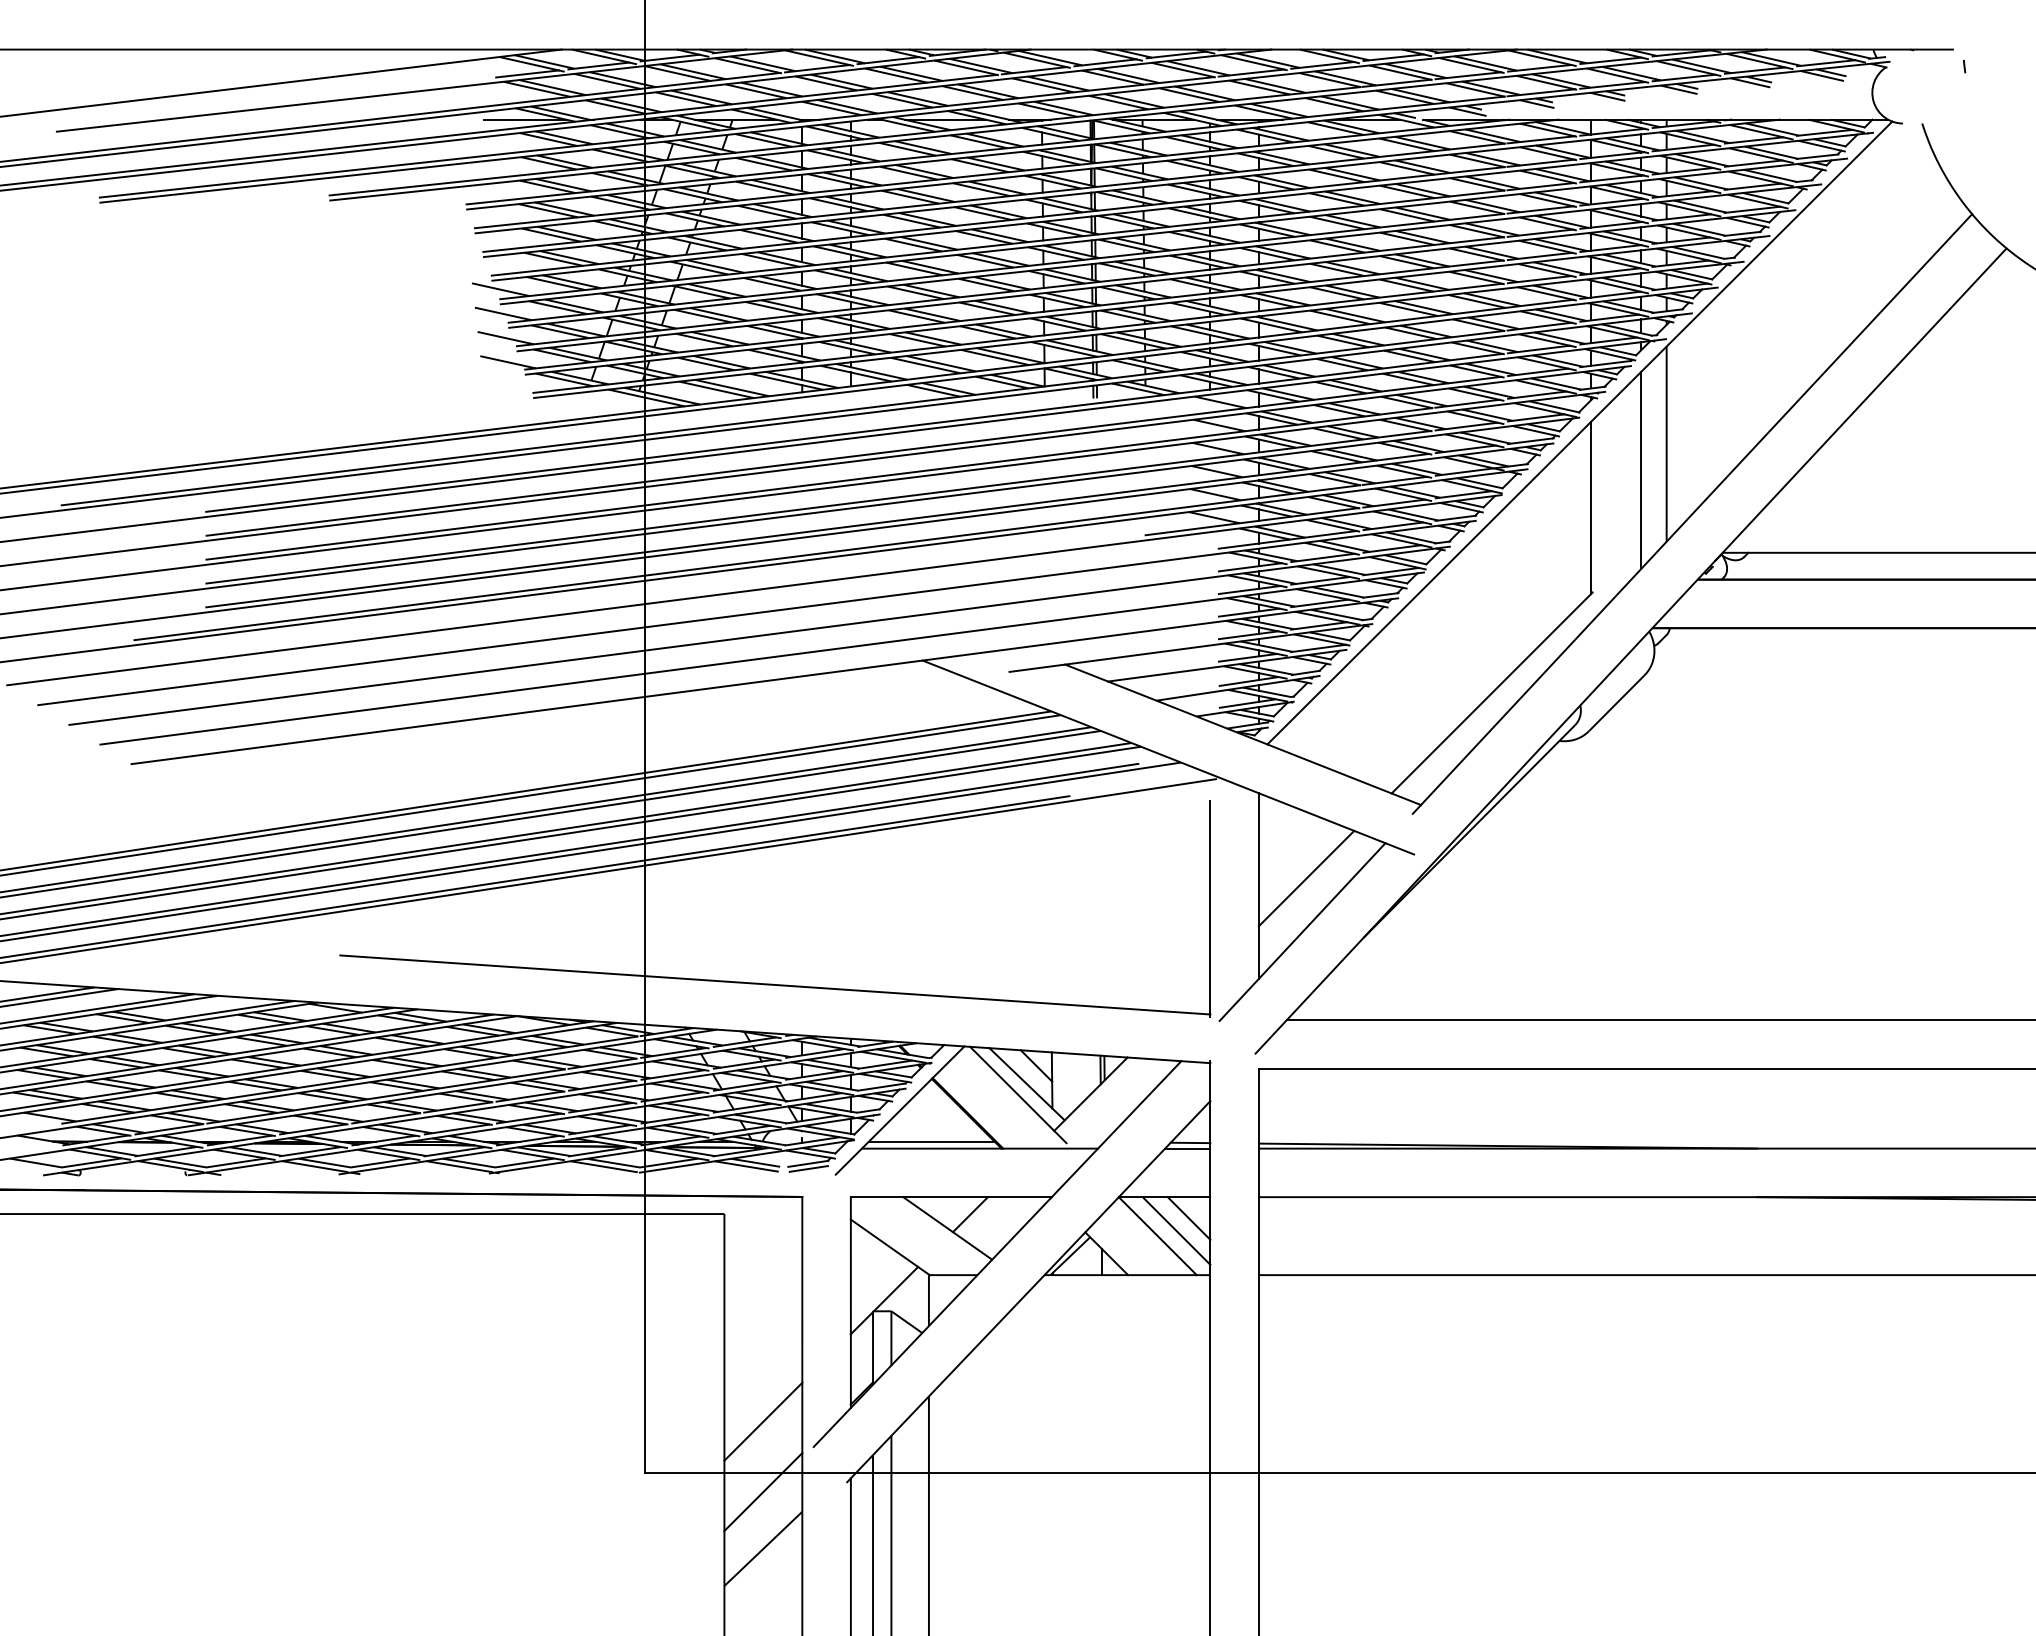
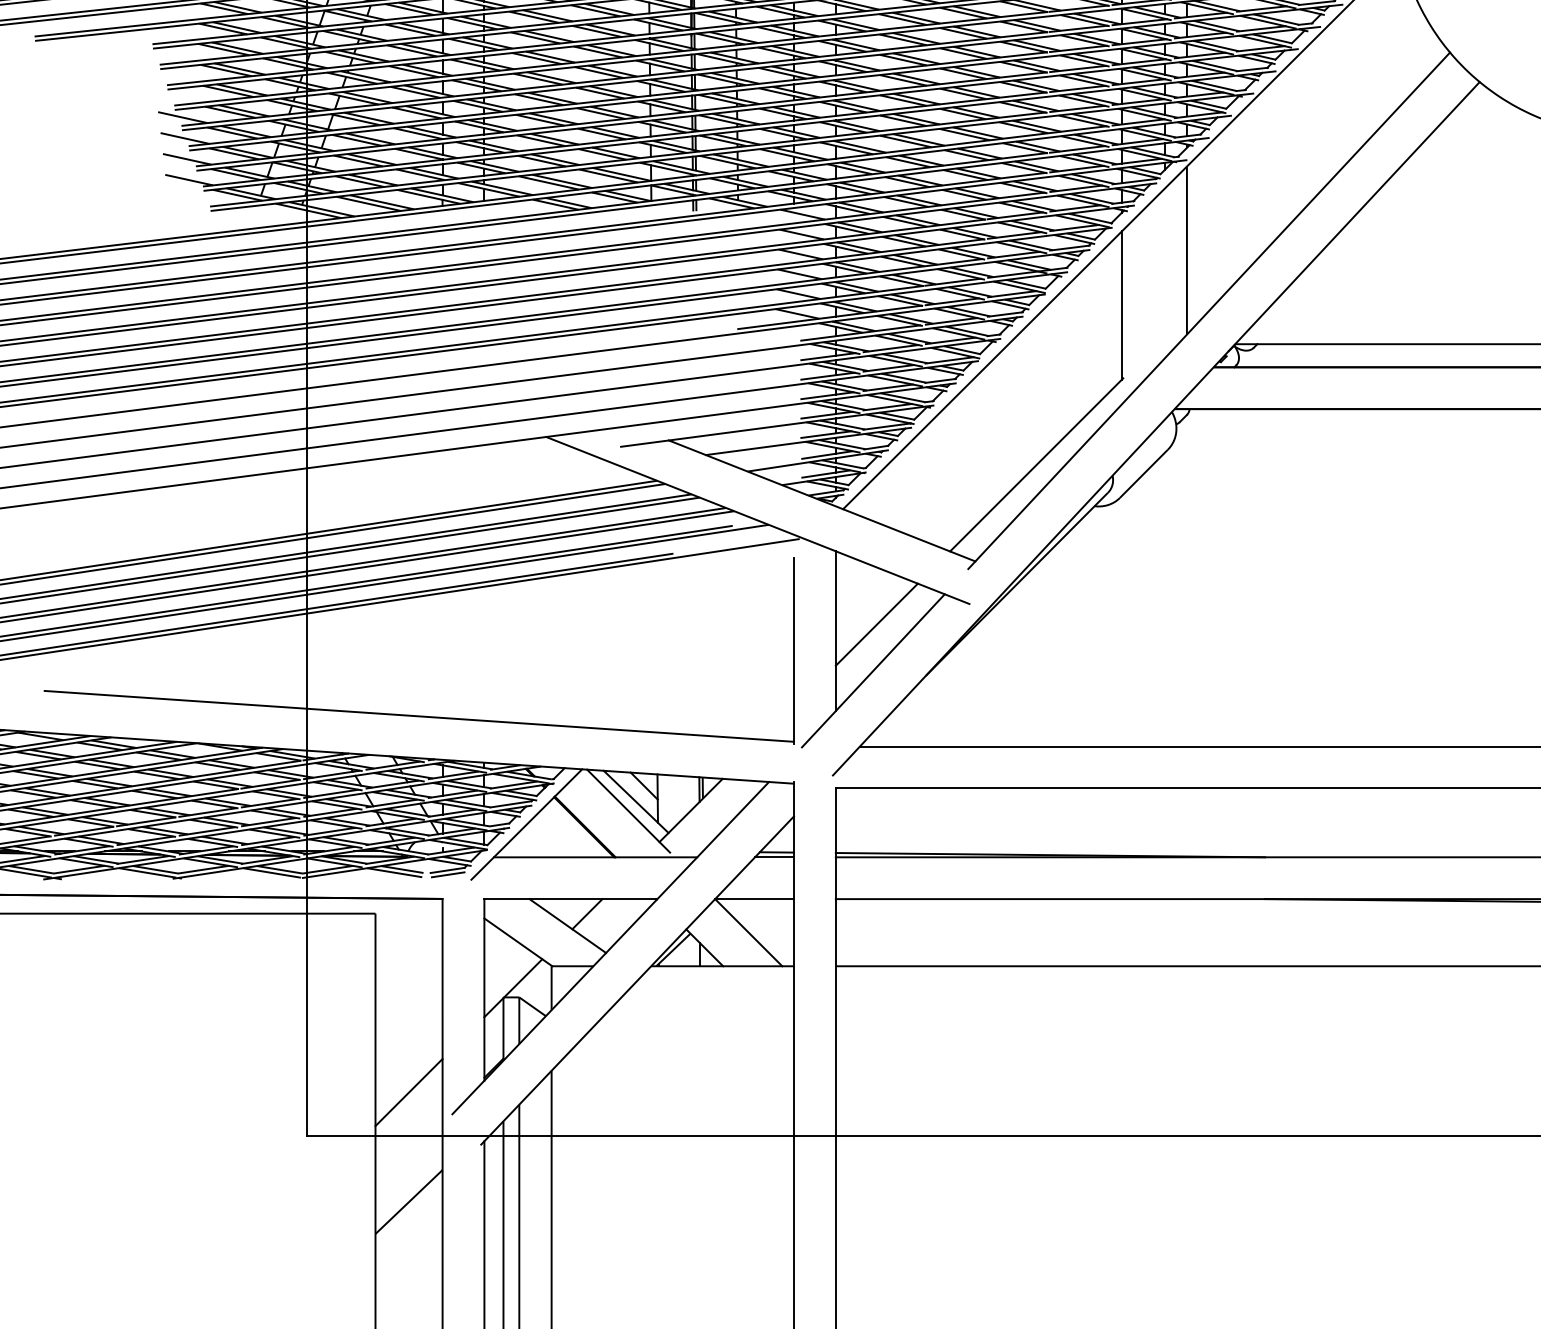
line: (1641, 469) -> (1165, 272), removed
line: (931, 1141) -> (553, 851), removed
line: (1188, 1218) -> (775, 917), removed
line: (1176, 1230) -> (764, 927), removed
line: (763, 1492) -> (409, 1153), removed

